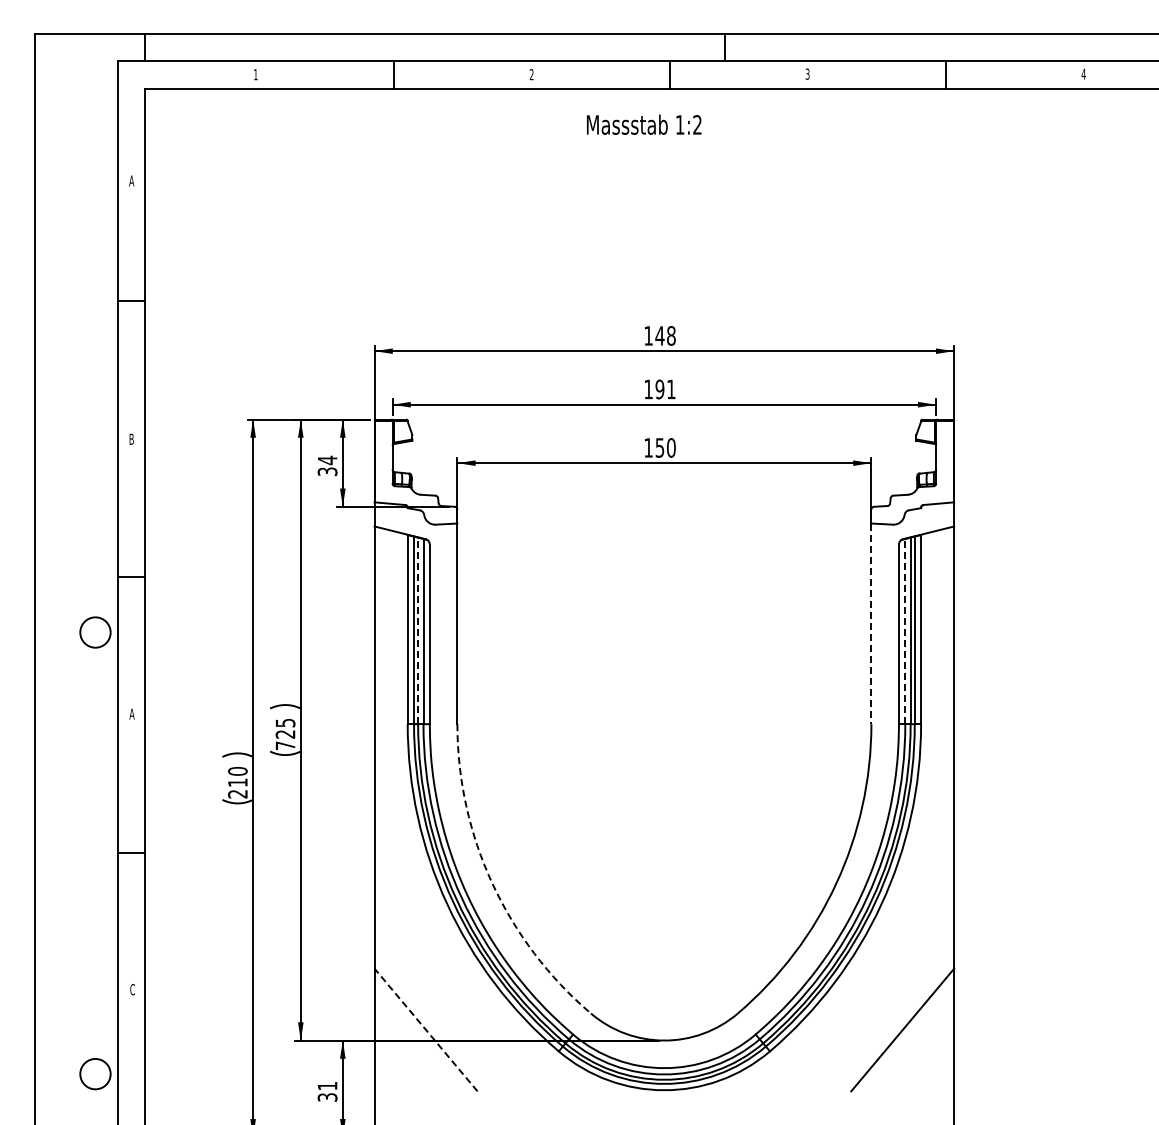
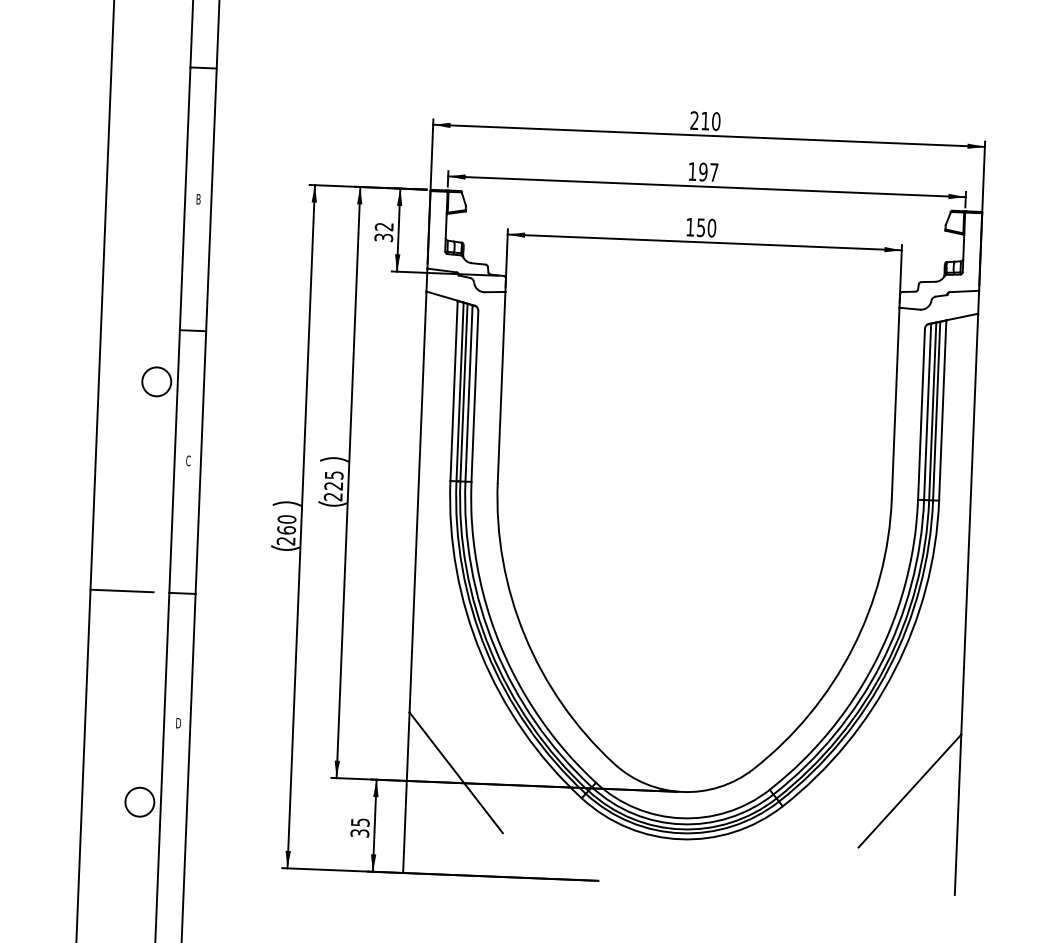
text: (659, 335) -> (704, 120), 148 -> 210
text: (671, 389) -> (714, 172), 191 -> 197
text: (327, 460) -> (384, 226), 34 -> 32
line: (871, 624) -> (895, 403), dashed -> solid
line: (418, 630) -> (464, 392), dashed -> solid
line: (905, 631) -> (927, 411), dashed -> solid
text: (131, 713) -> (187, 460), A -> C
text: (285, 745) -> (333, 496), 725 -> 225
text: (237, 782) -> (286, 530), 210 -> 260
line: (67, 853) -> (121, 591), added
arc: (492, 883) -> (525, 635), dashed -> solid
text: (132, 989) -> (178, 723), C -> D
line: (425, 1029) -> (455, 772), dashed -> solid
text: (327, 1086) -> (360, 822), 31 -> 35

